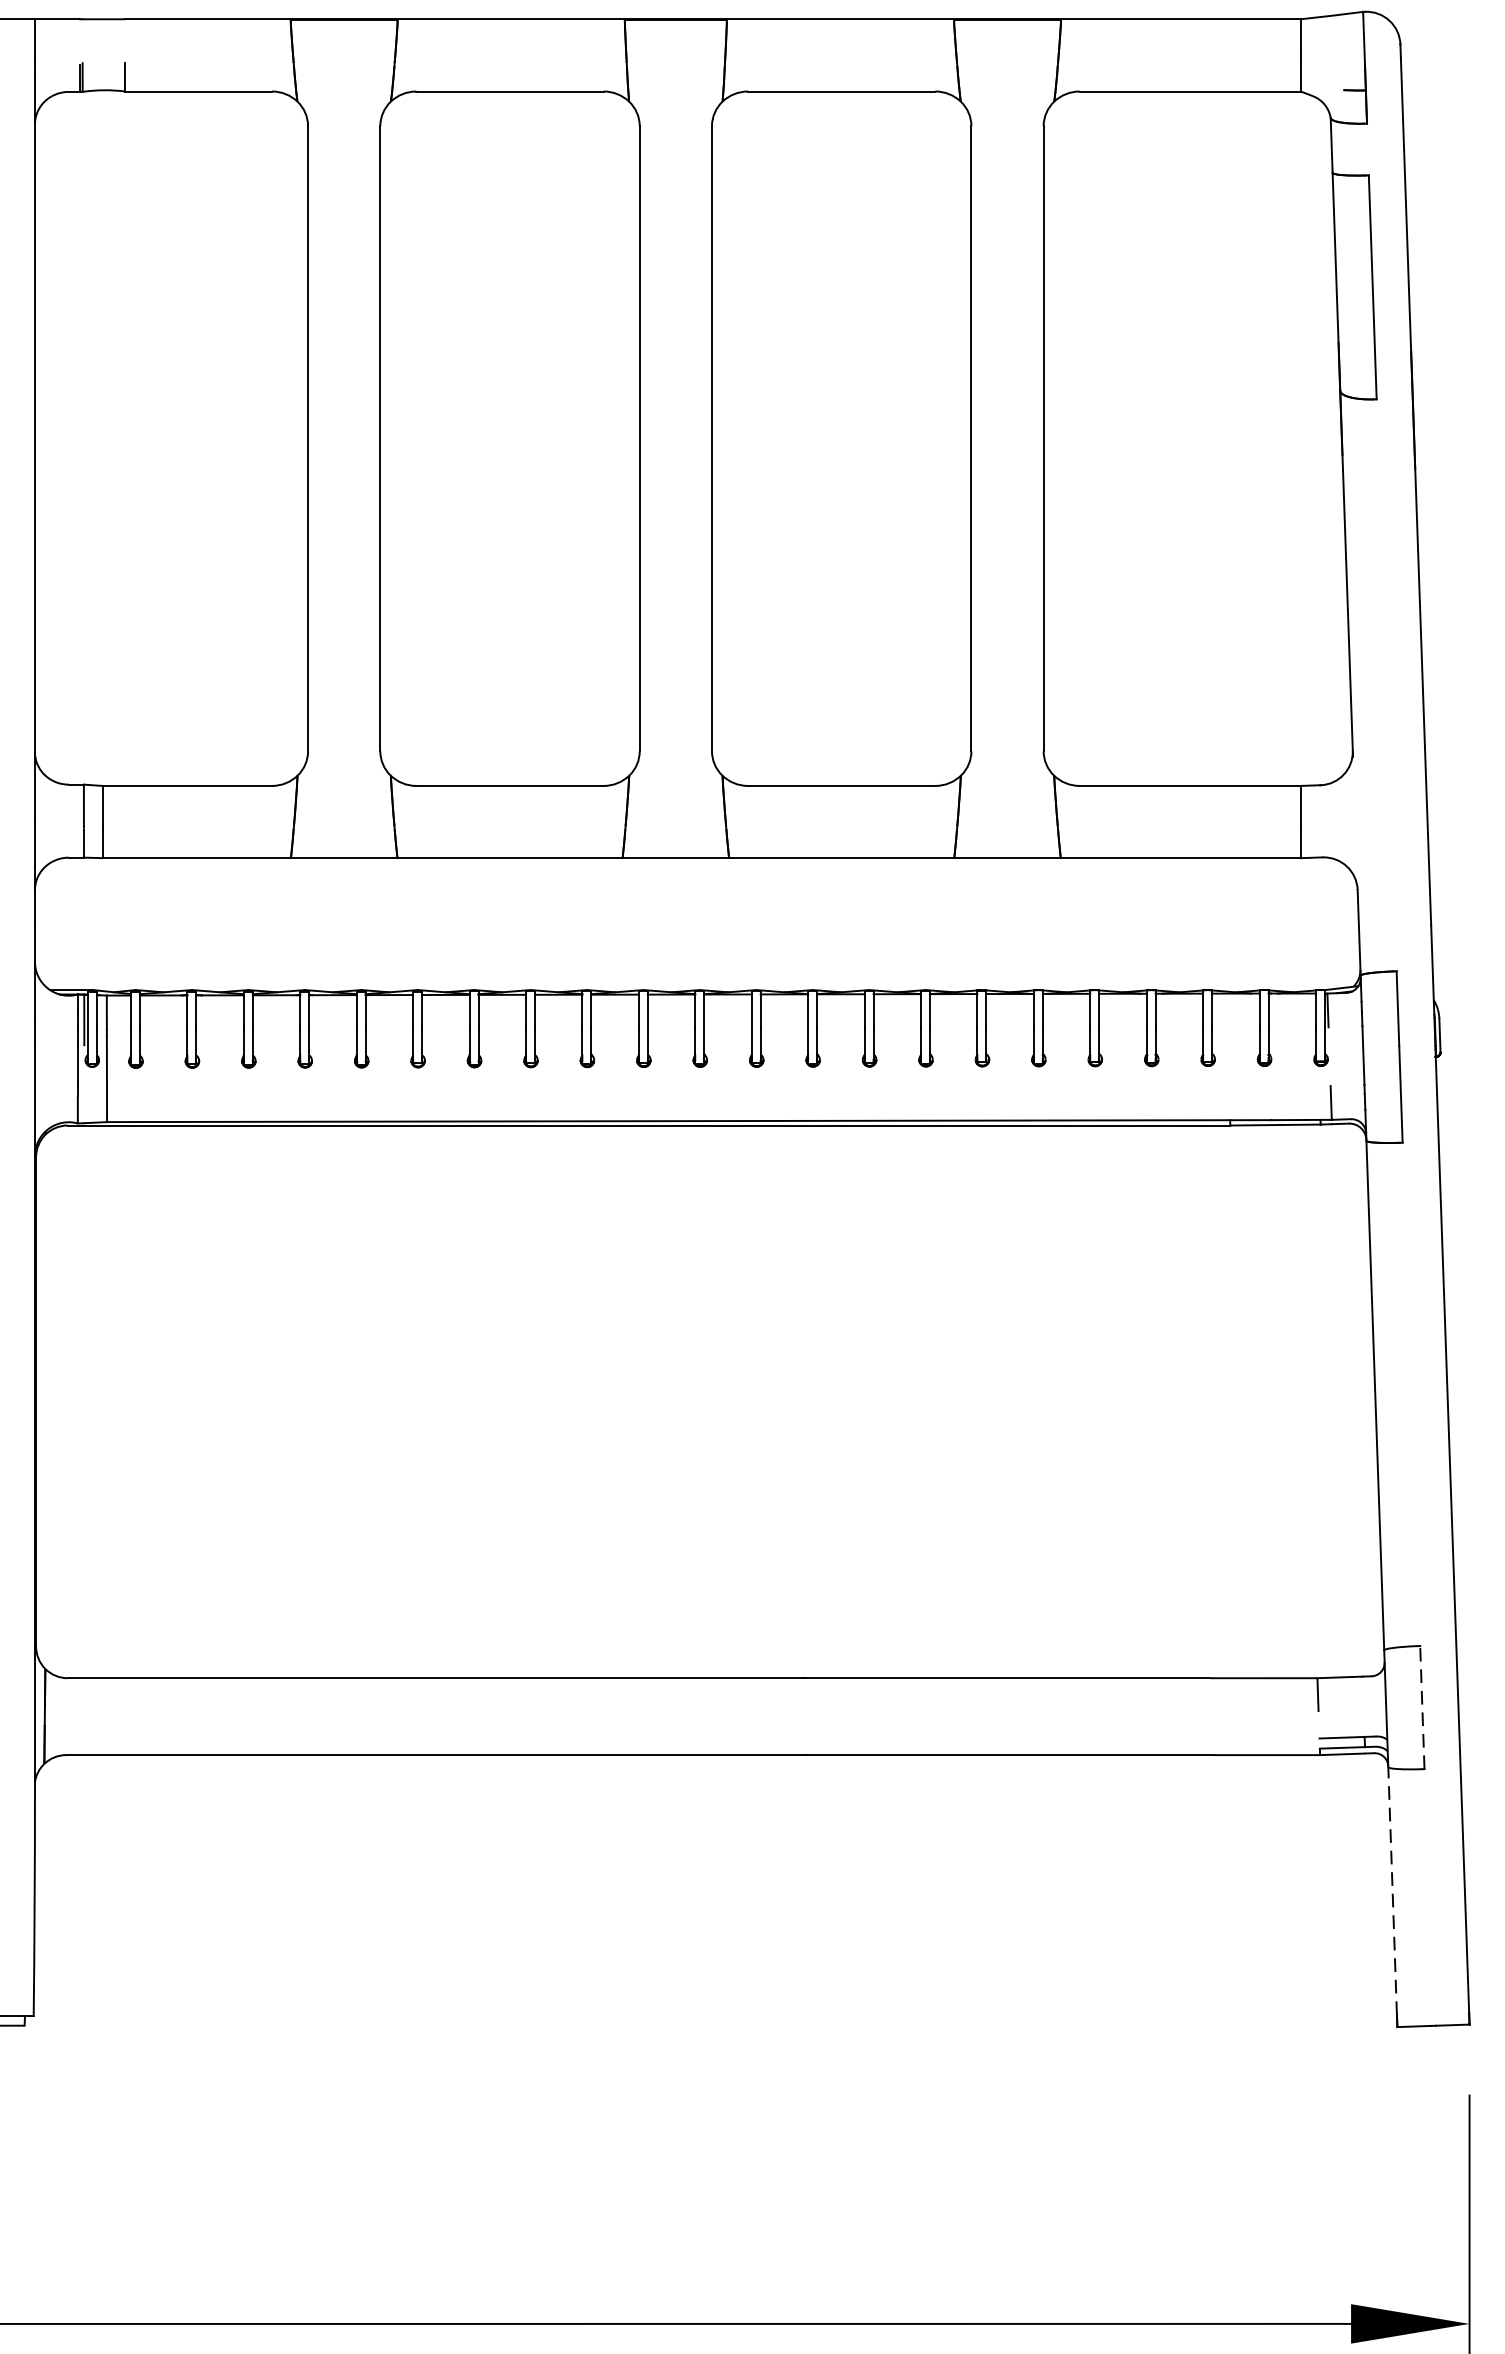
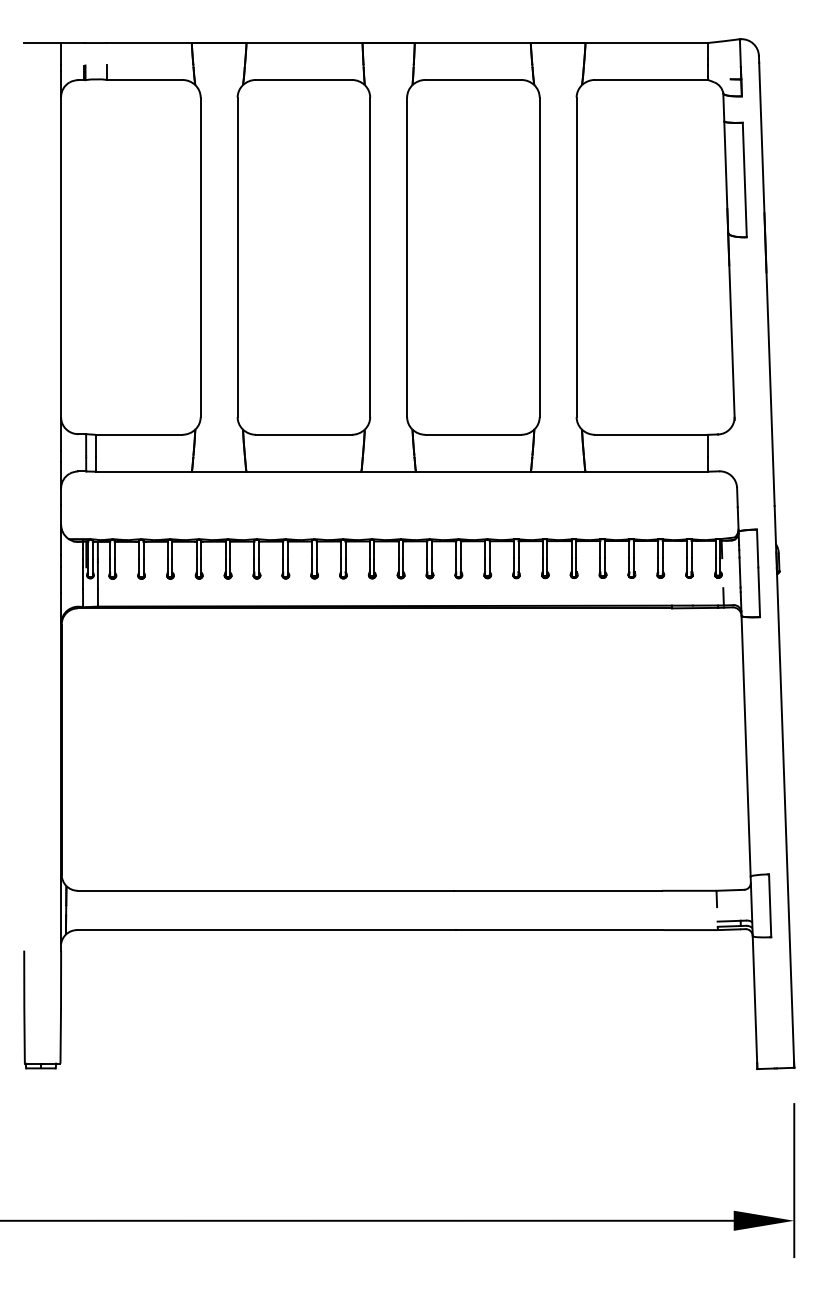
line: (1423, 1706) -> (770, 905), dashed -> solid
line: (1391, 1890) -> (754, 999), dashed -> solid

